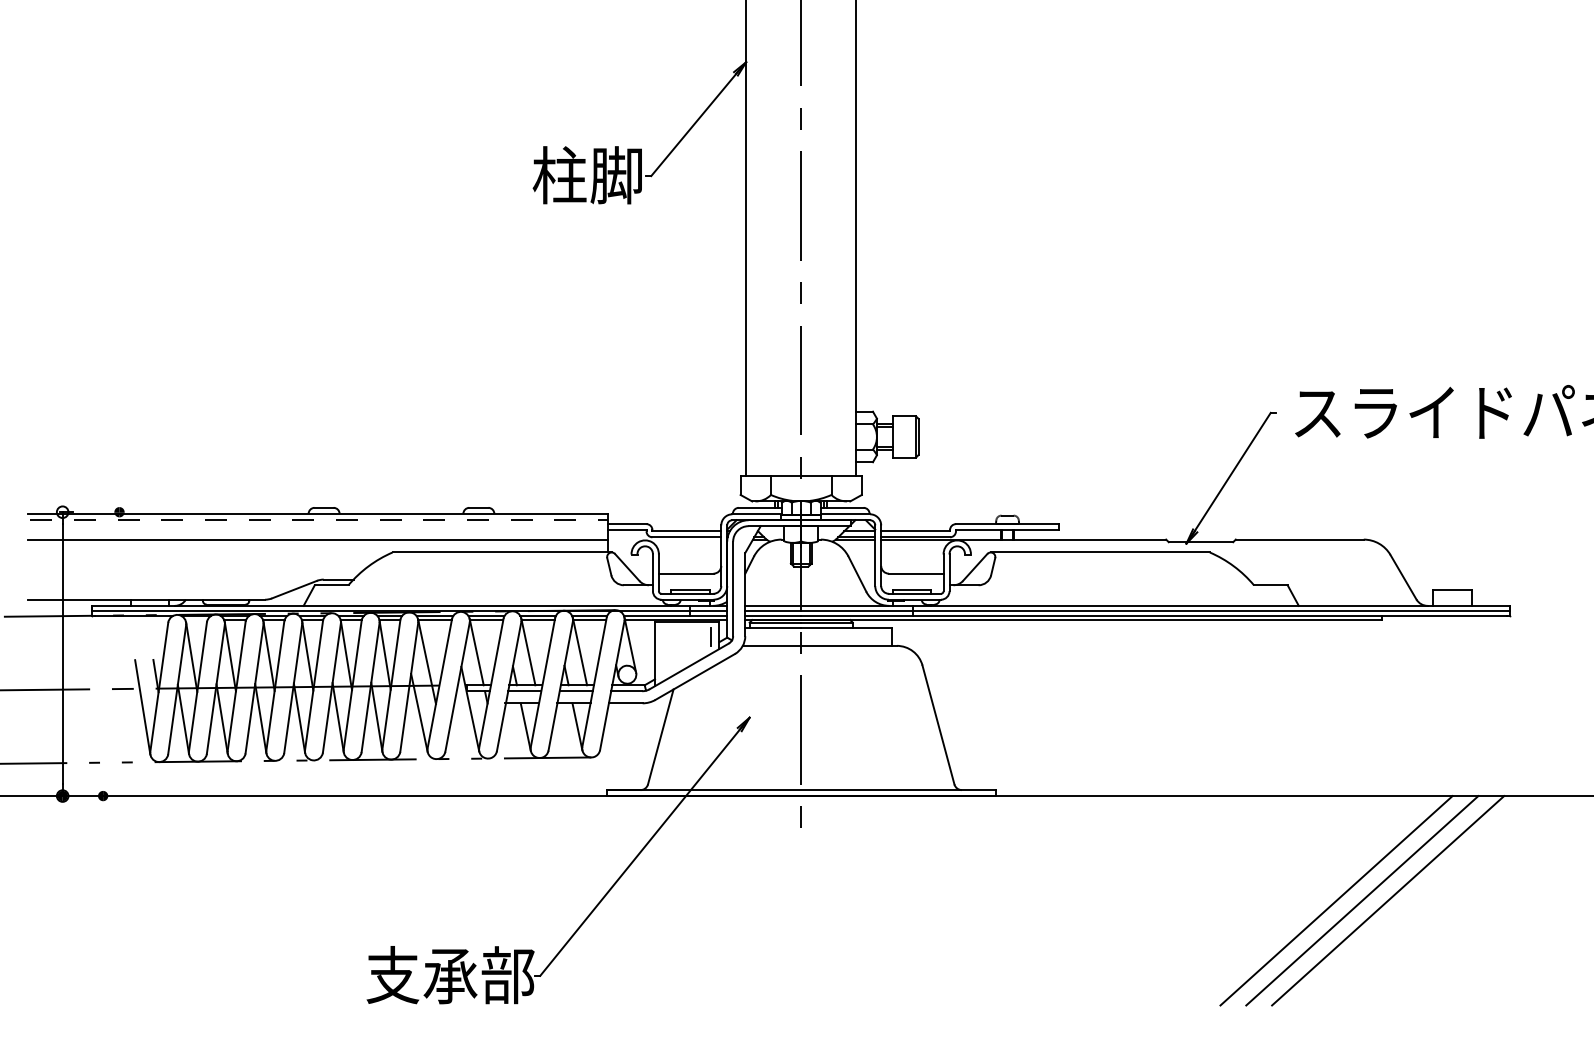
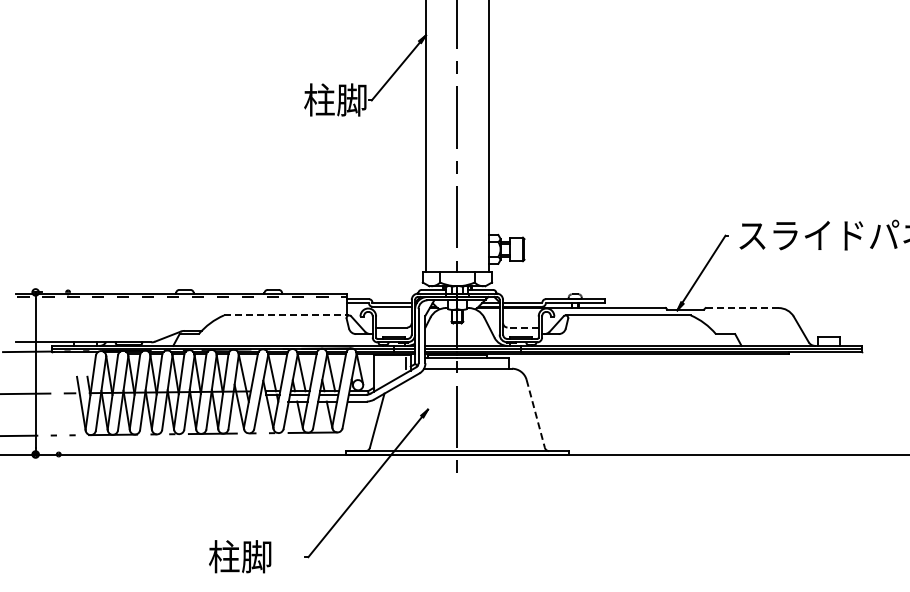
line: (316, 540) -> (180, 308), removed
line: (1300, 540) -> (742, 308), solid -> dashed
line: (501, 552) -> (286, 315), solid -> dashed
line: (916, 573) -> (523, 327), solid -> dashed
line: (937, 726) -> (535, 414), solid -> dashed
line: (1335, 901) -> (762, 514), removed
line: (1361, 901) -> (777, 514), removed
line: (1387, 901) -> (792, 514), removed
text: (451, 974) -> (257, 556), 支承部 -> 柱脚

